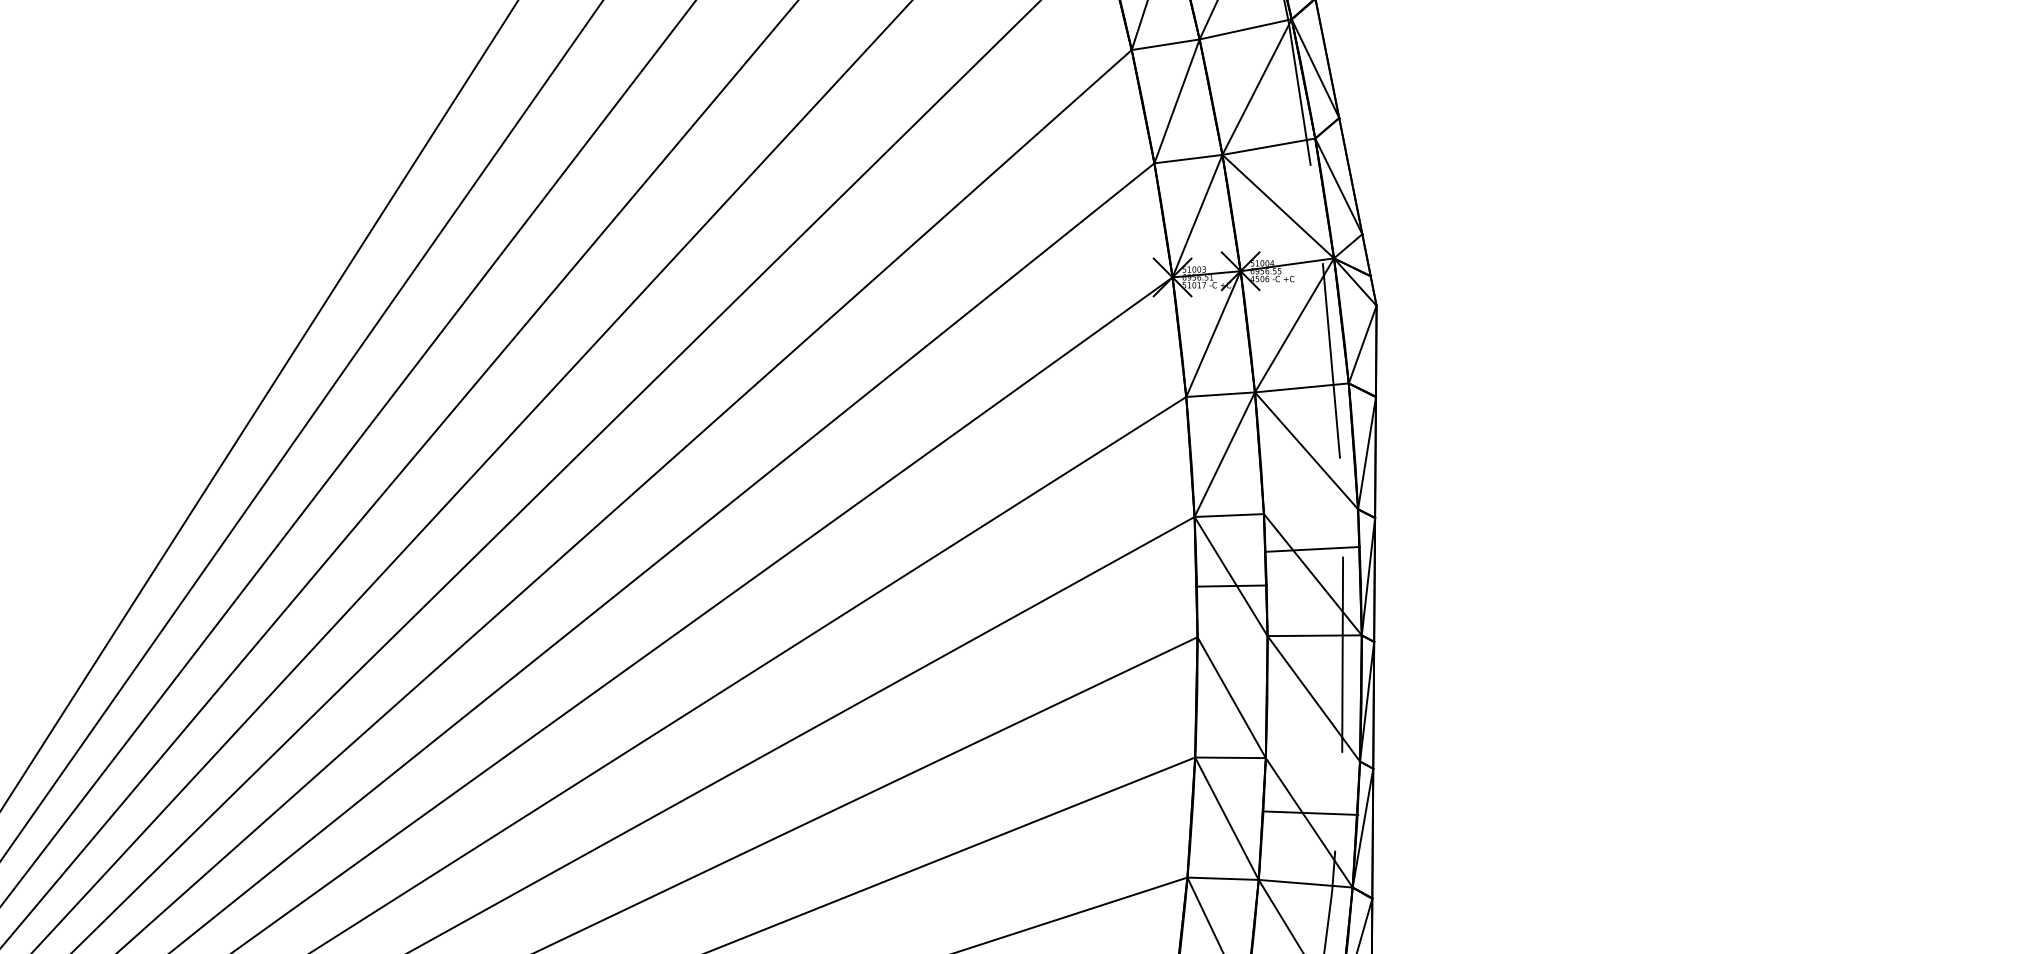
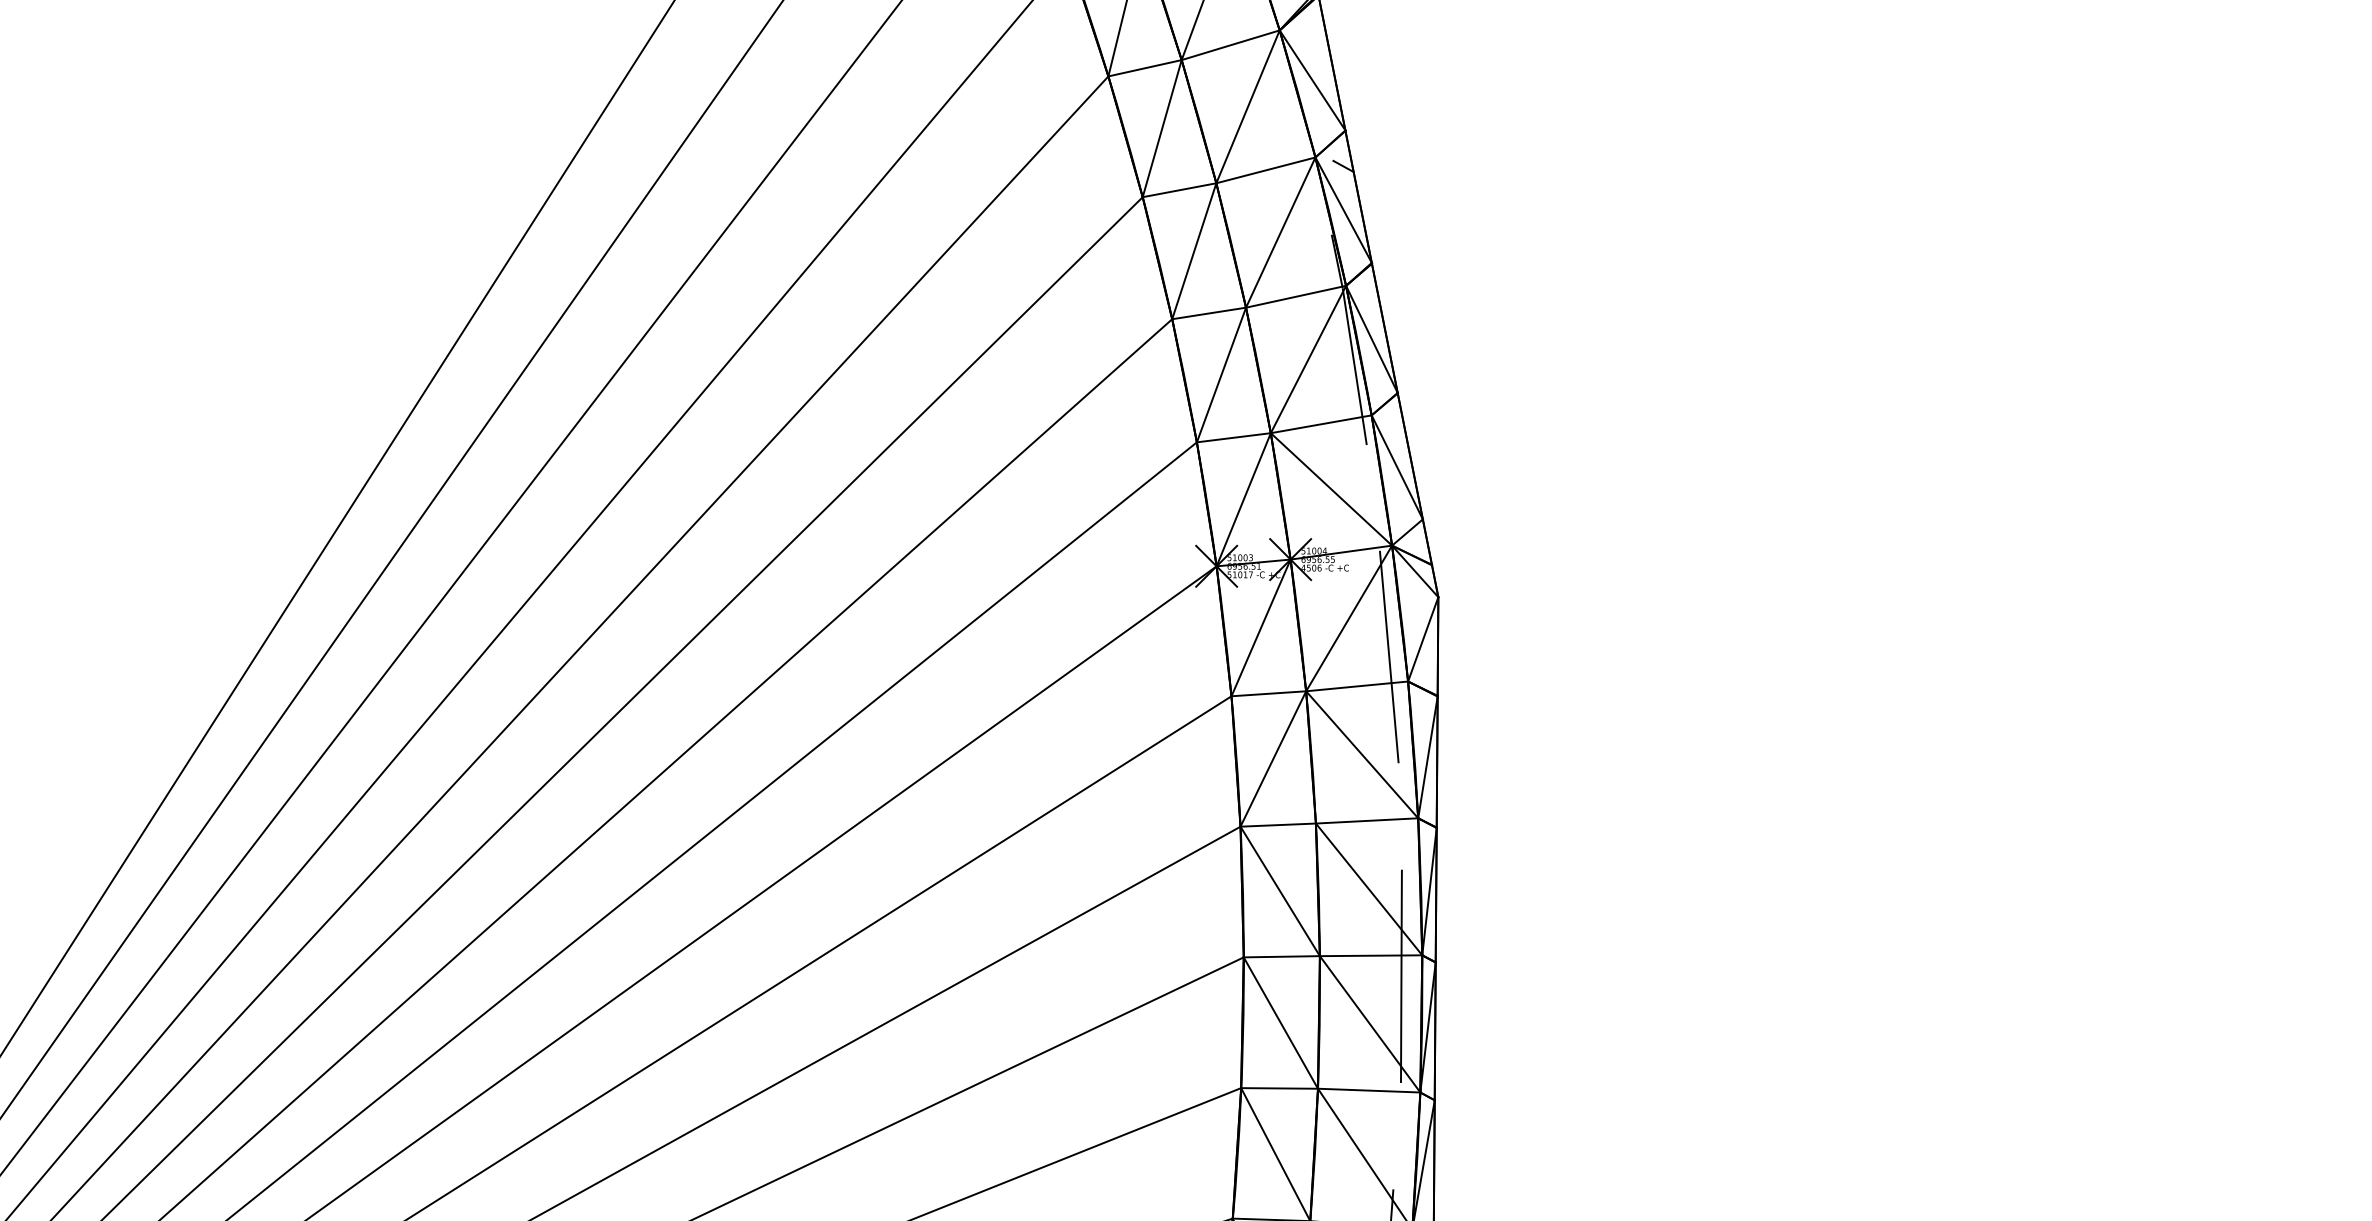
line: (1312, 549) -> (1366, 820), moved
line: (1231, 585) -> (1281, 956), moved
line: (1310, 813) -> (1368, 1090), moved

